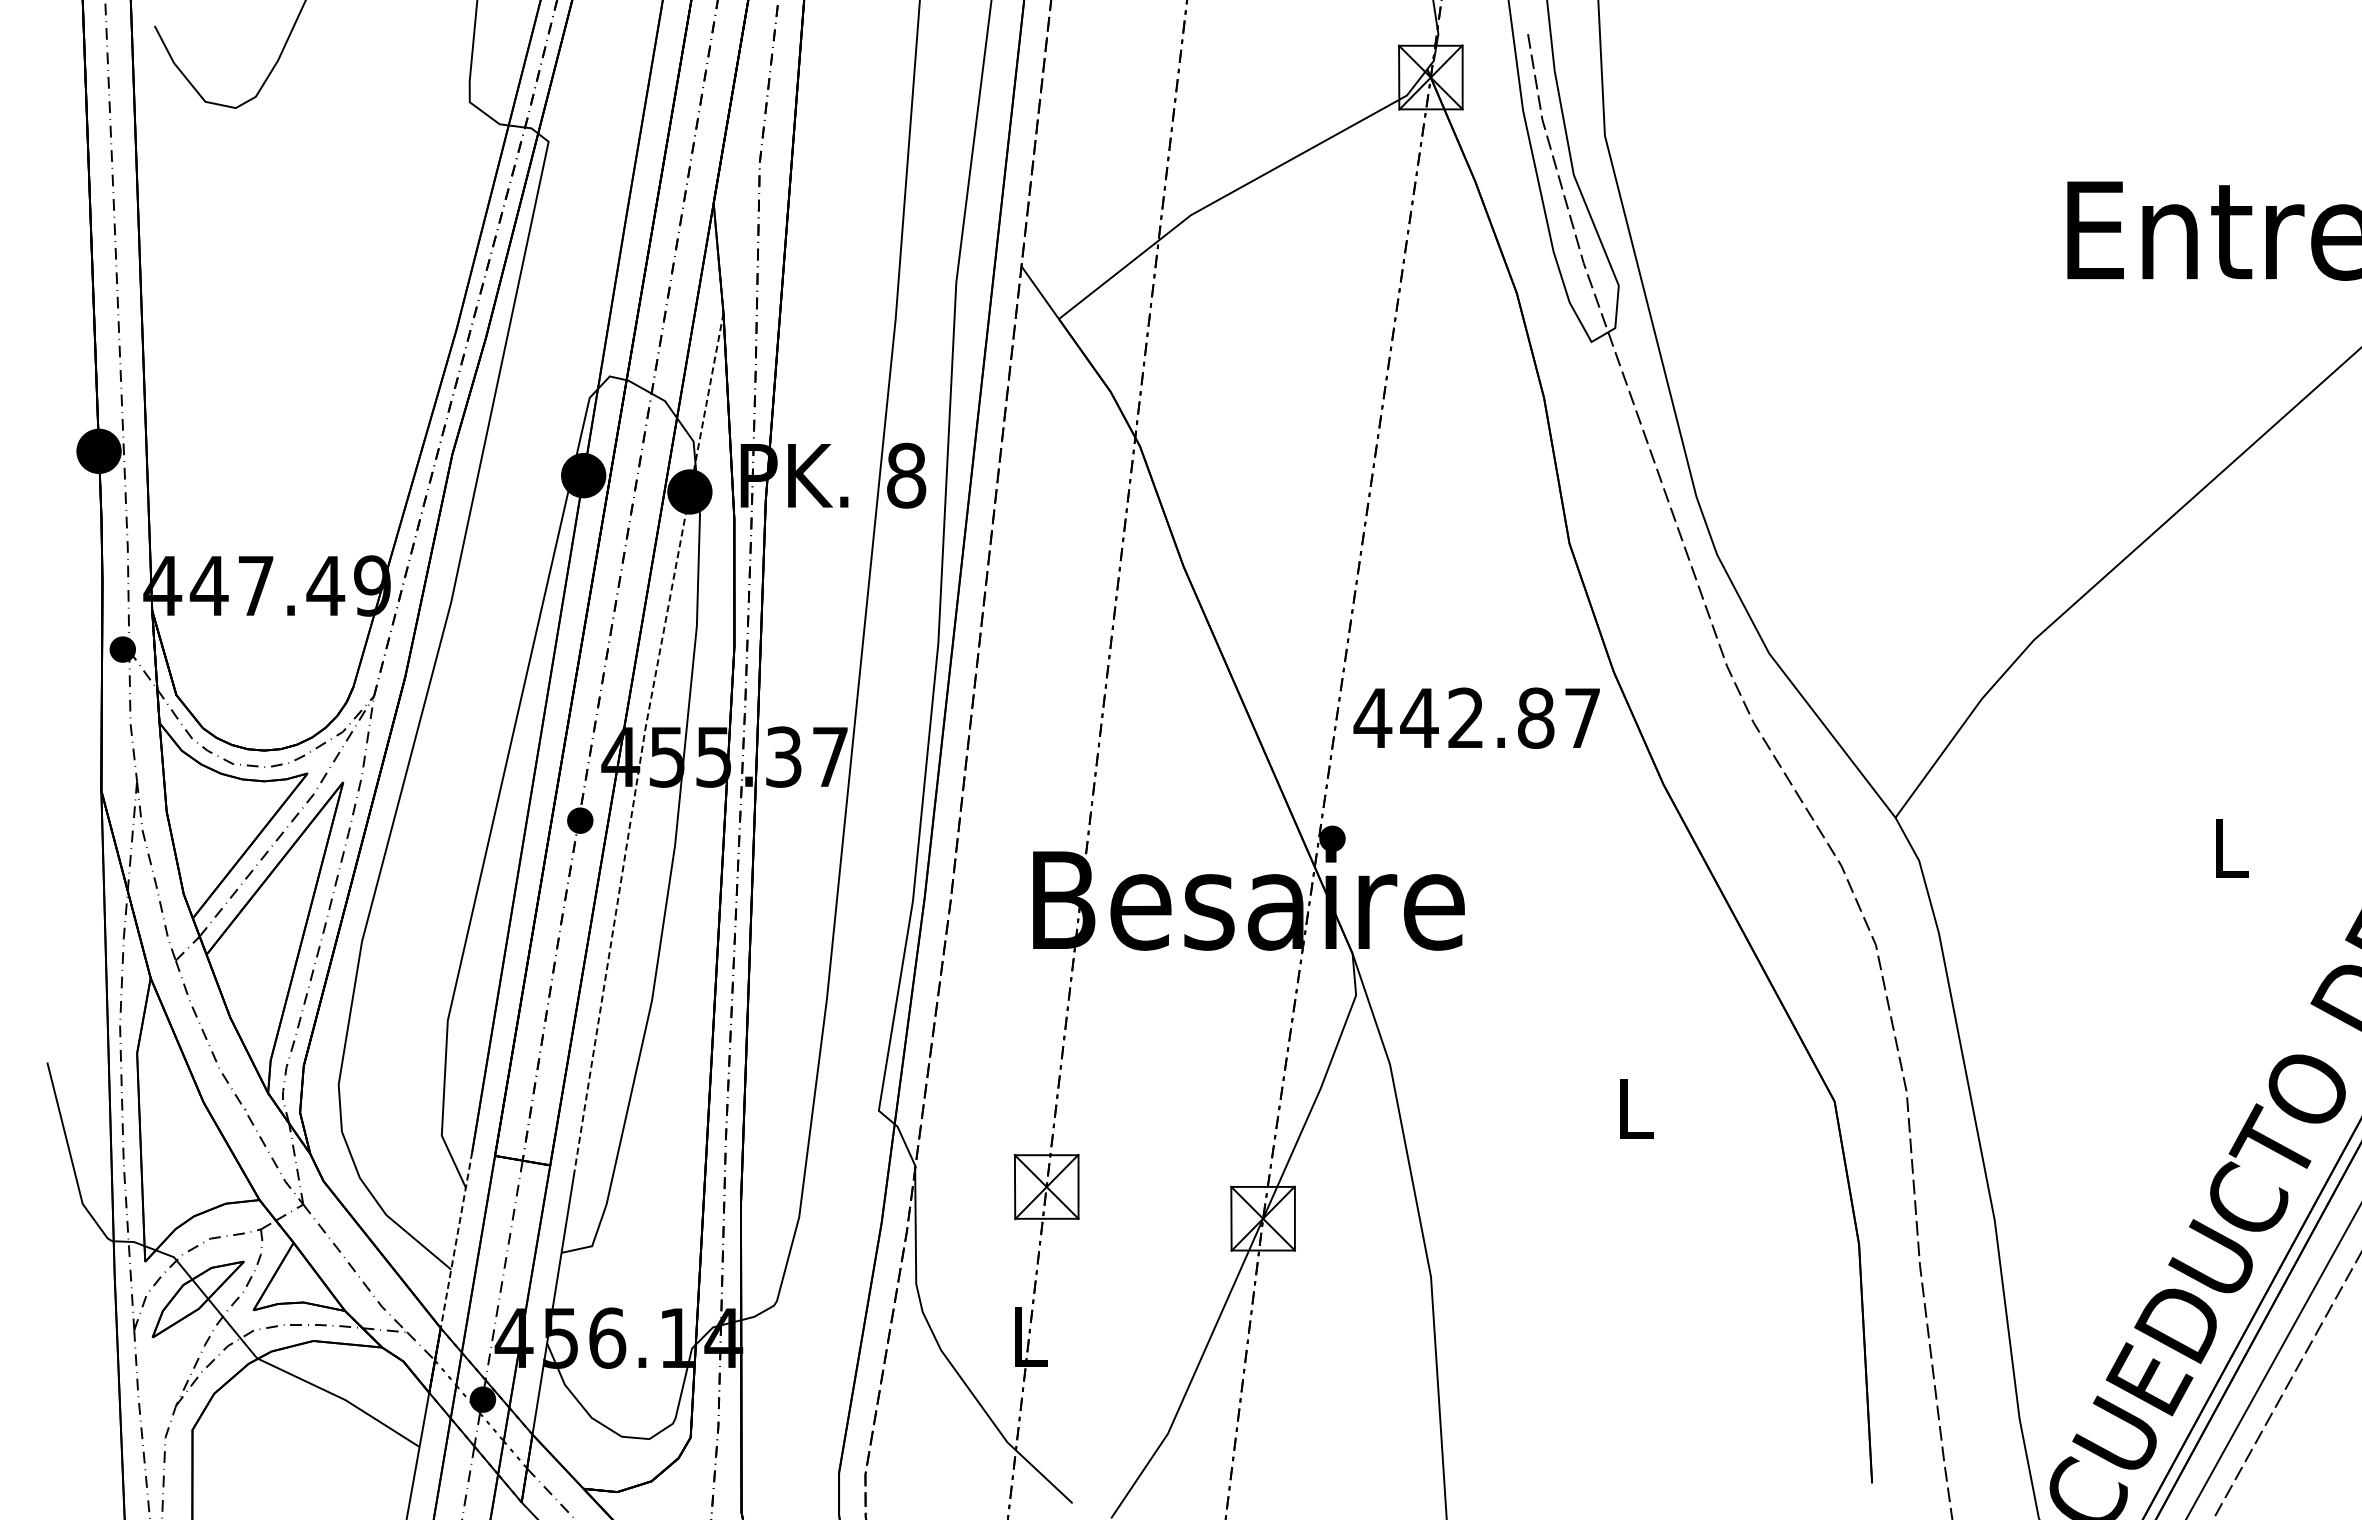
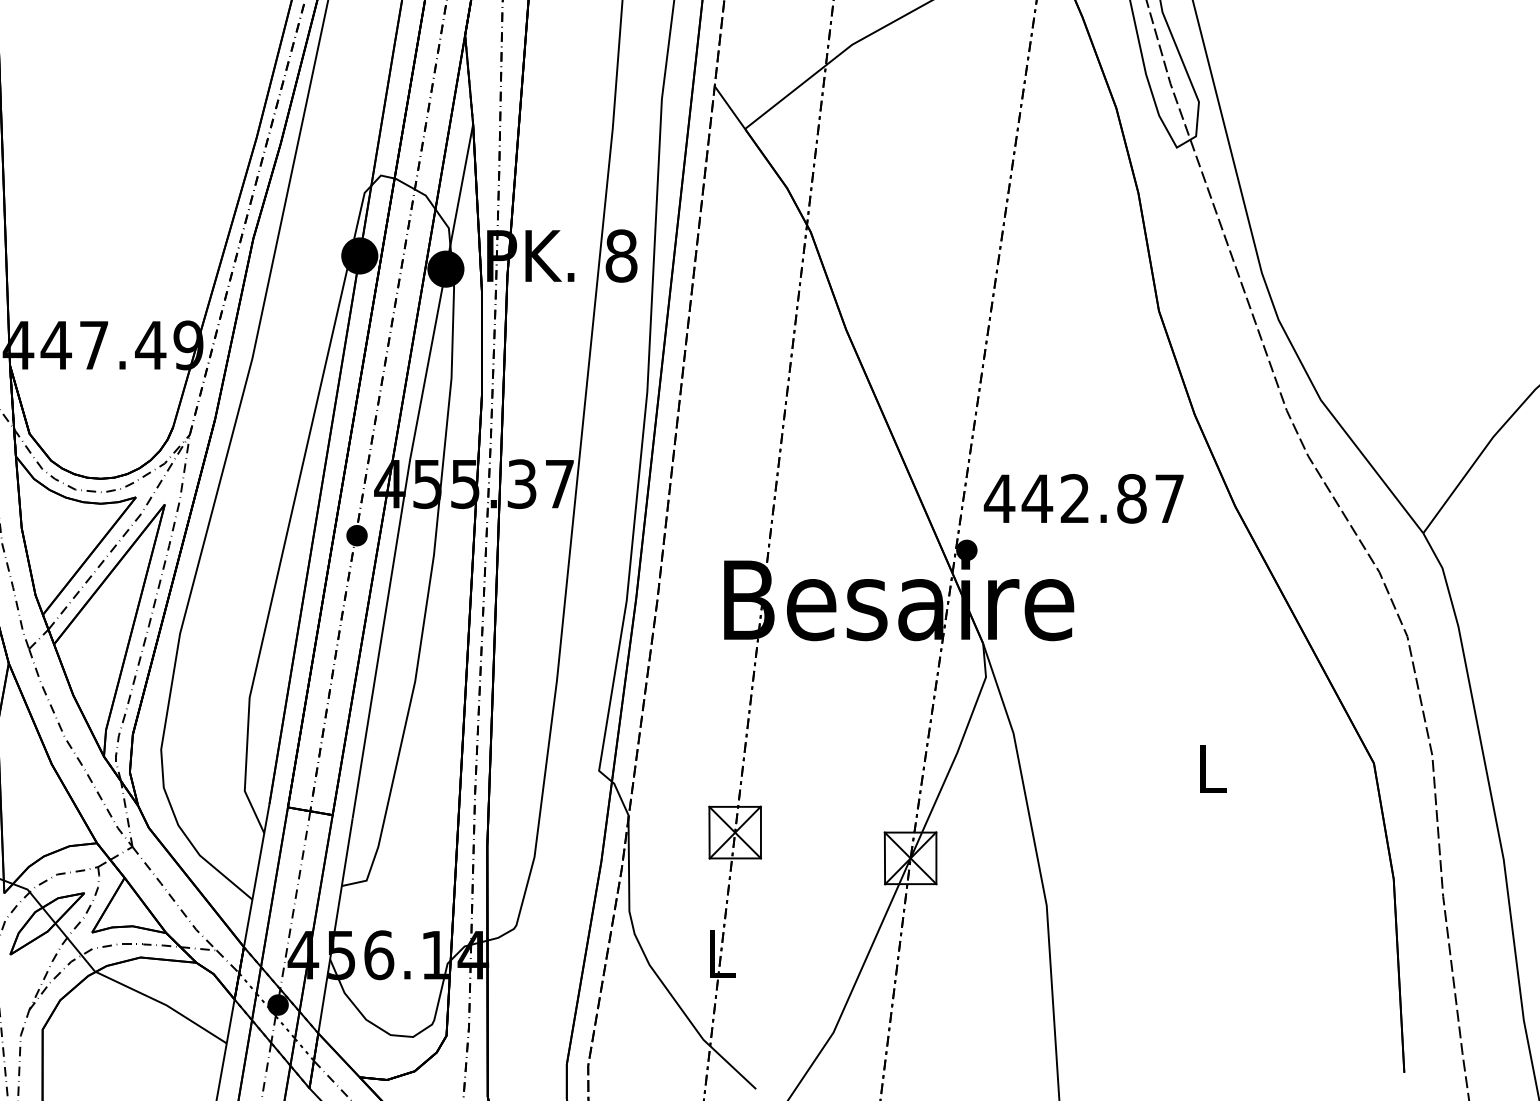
text: (1476, 717) -> (1083, 498), moved
line: (643, 740) -> (408, 470), dashed -> solid
line: (456, 1240) -> (256, 876), dashed -> solid

